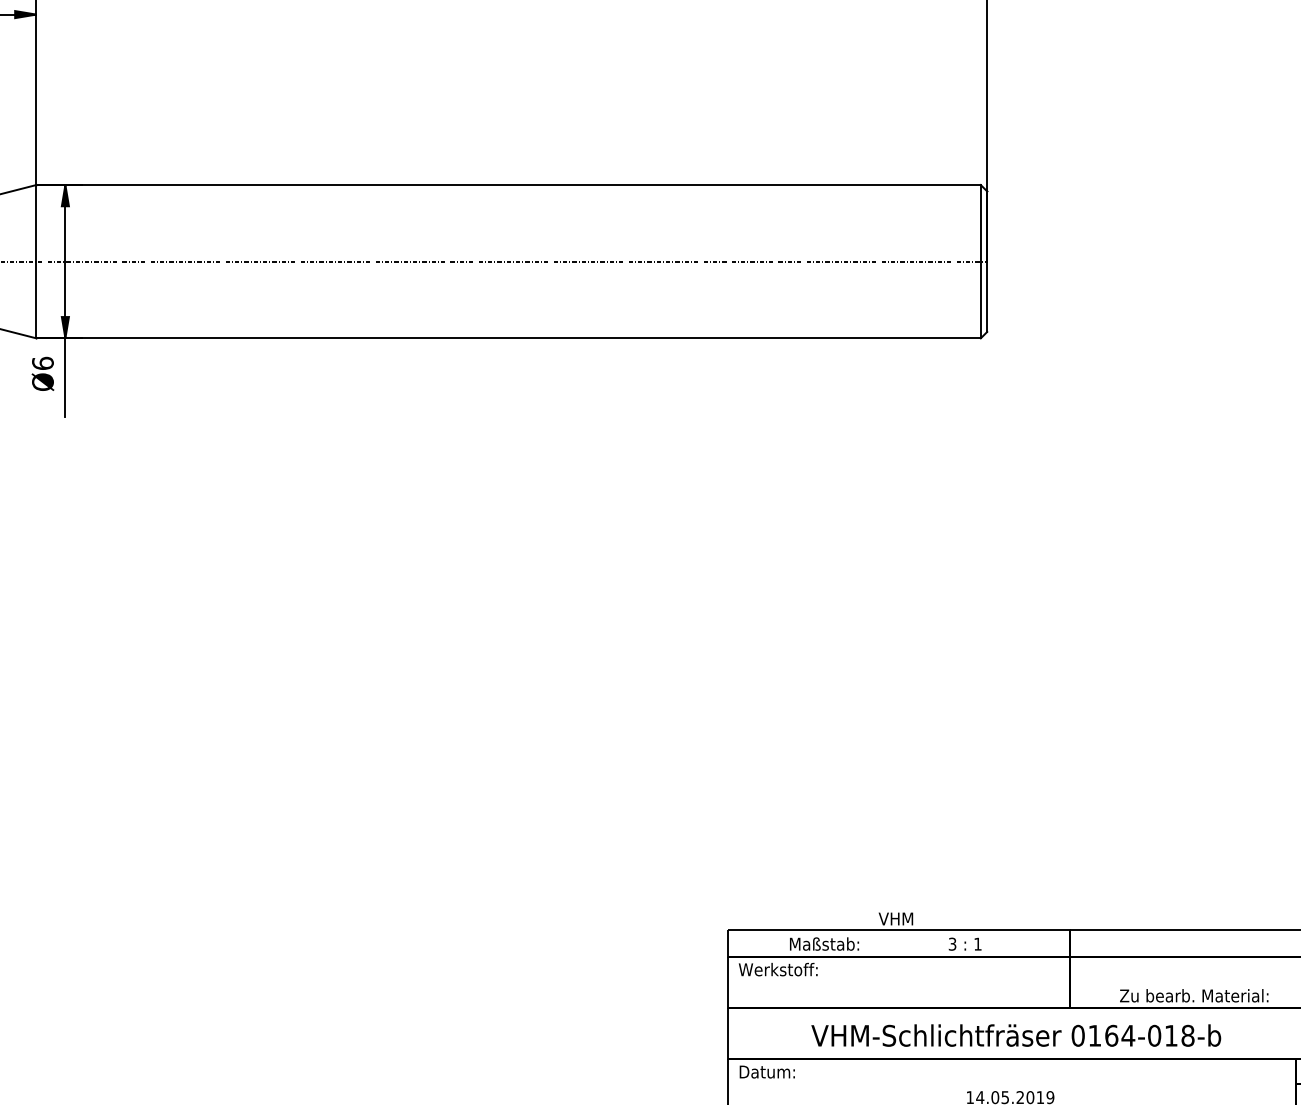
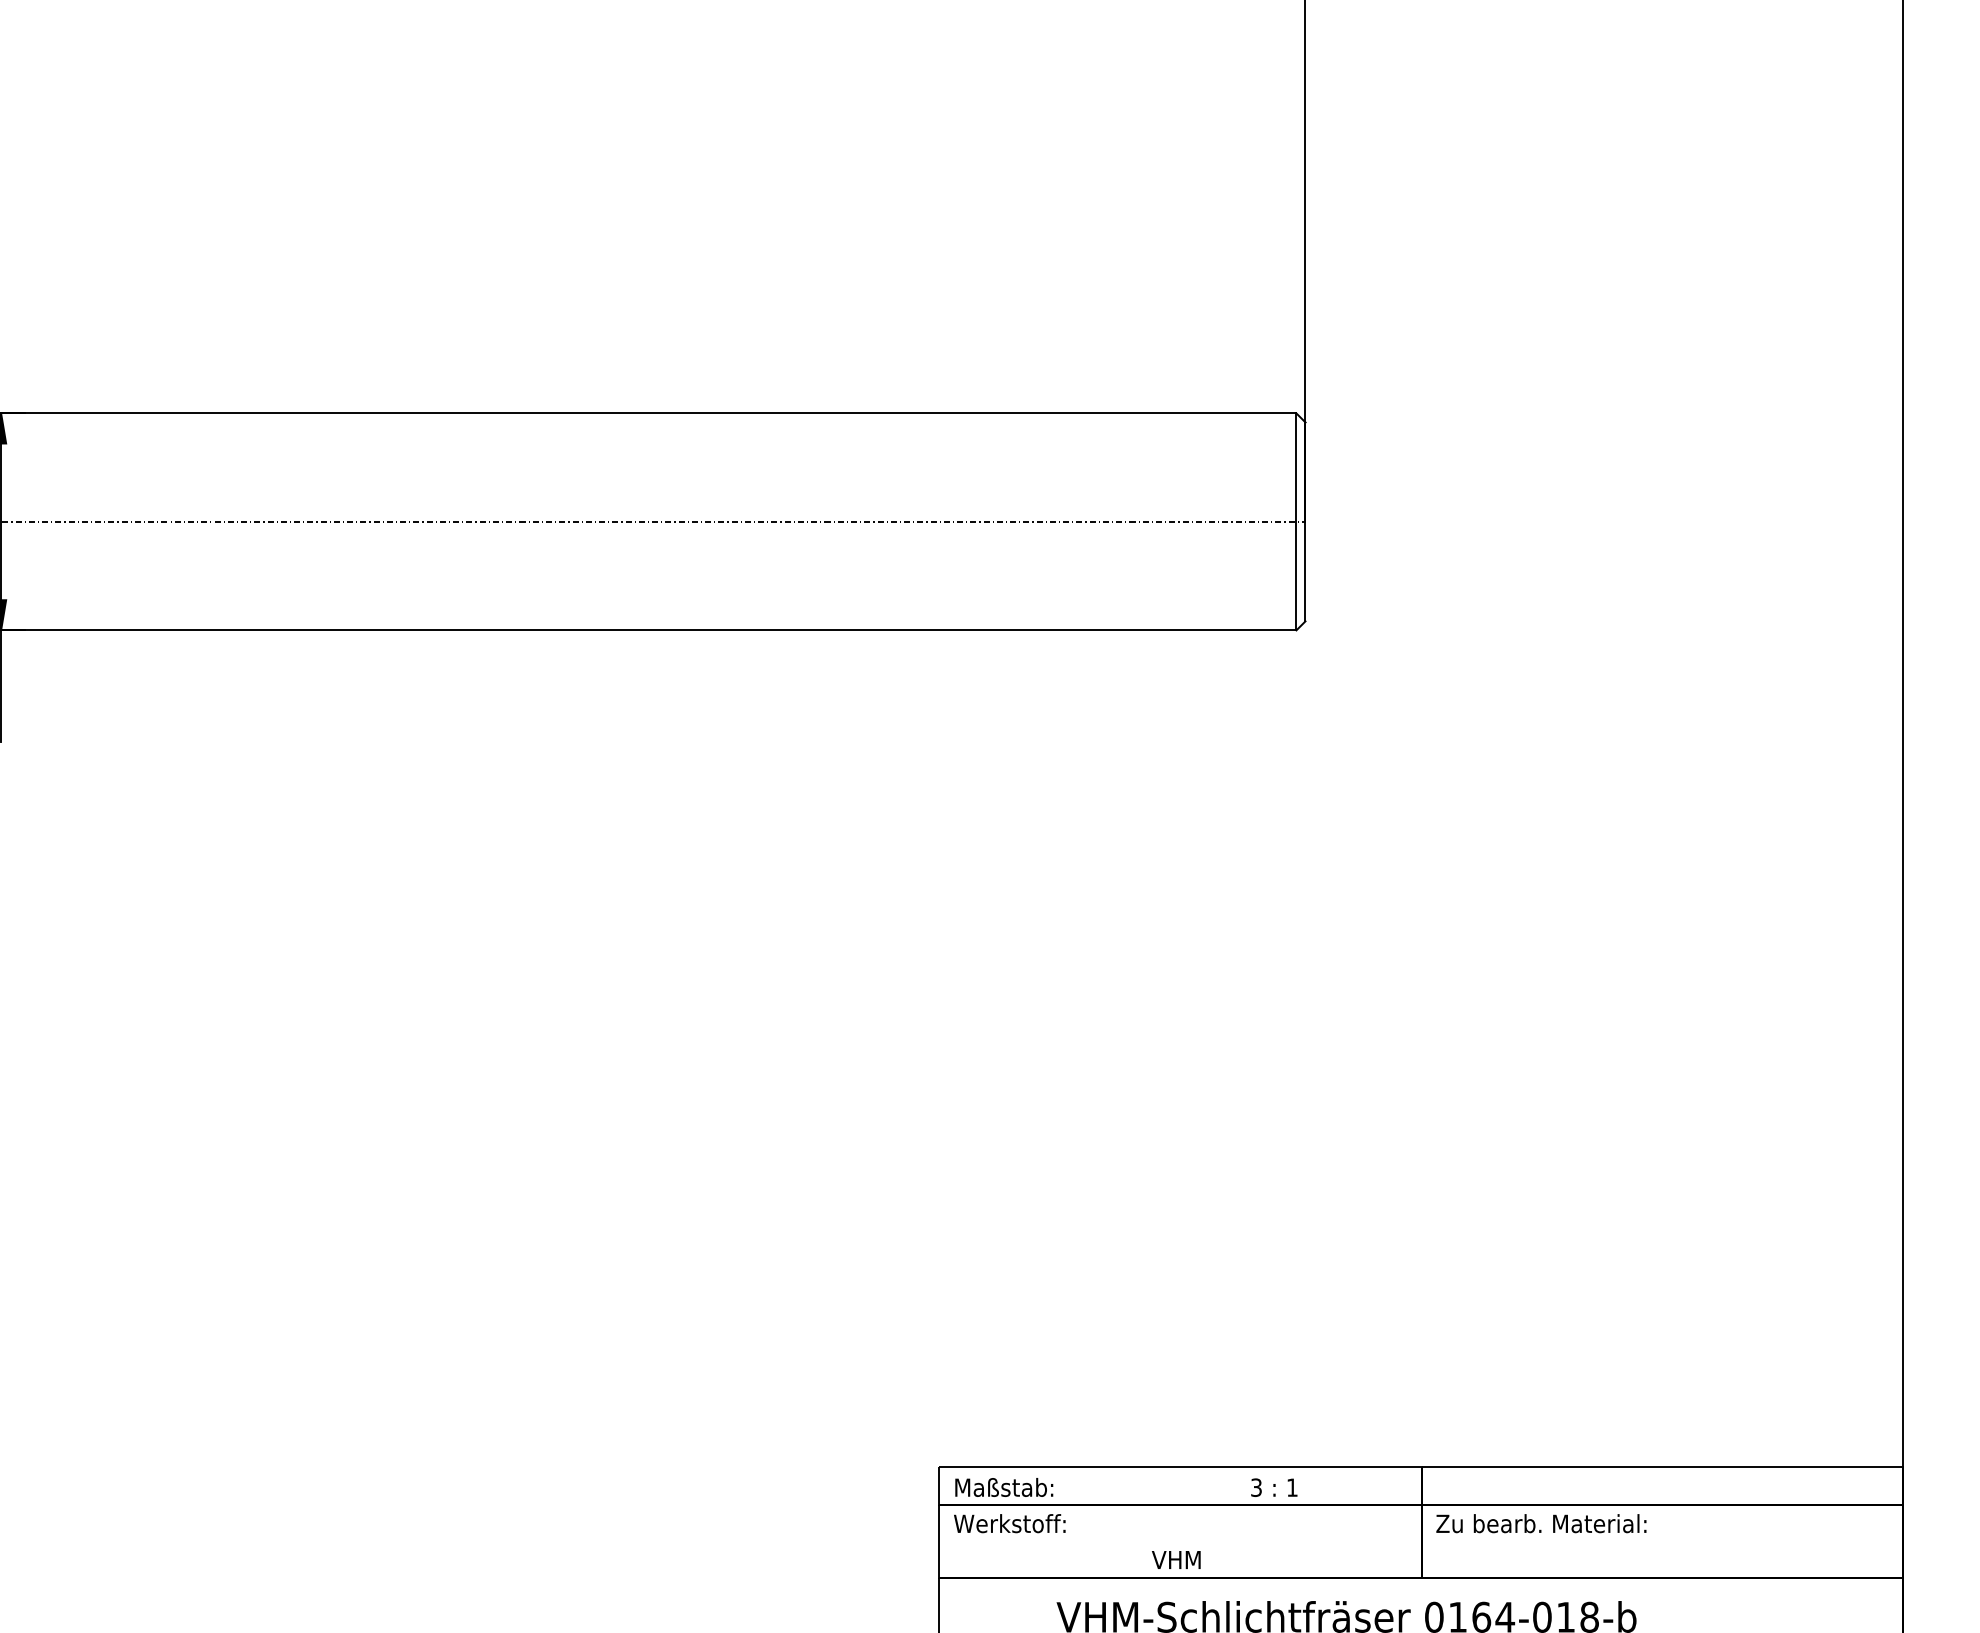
text: (896, 918) -> (1176, 1559), moved
text: (824, 944) -> (1004, 1487), moved
text: (1194, 995) -> (1541, 1523), moved

